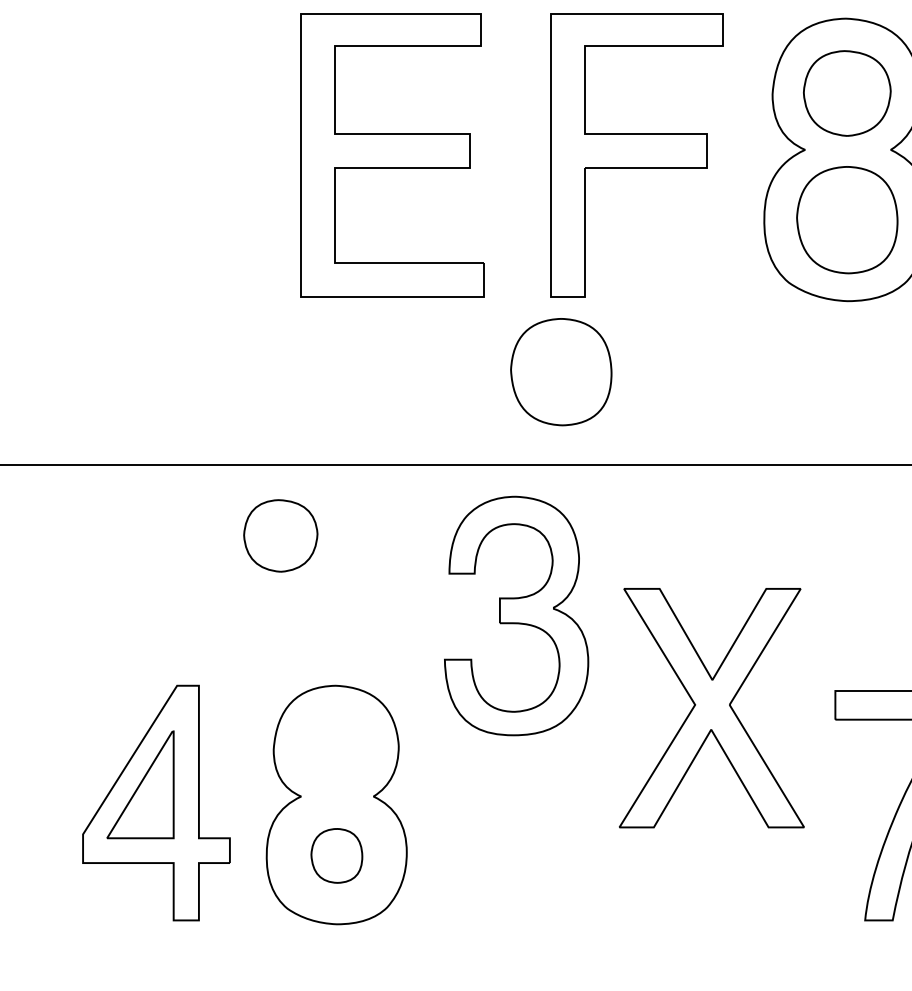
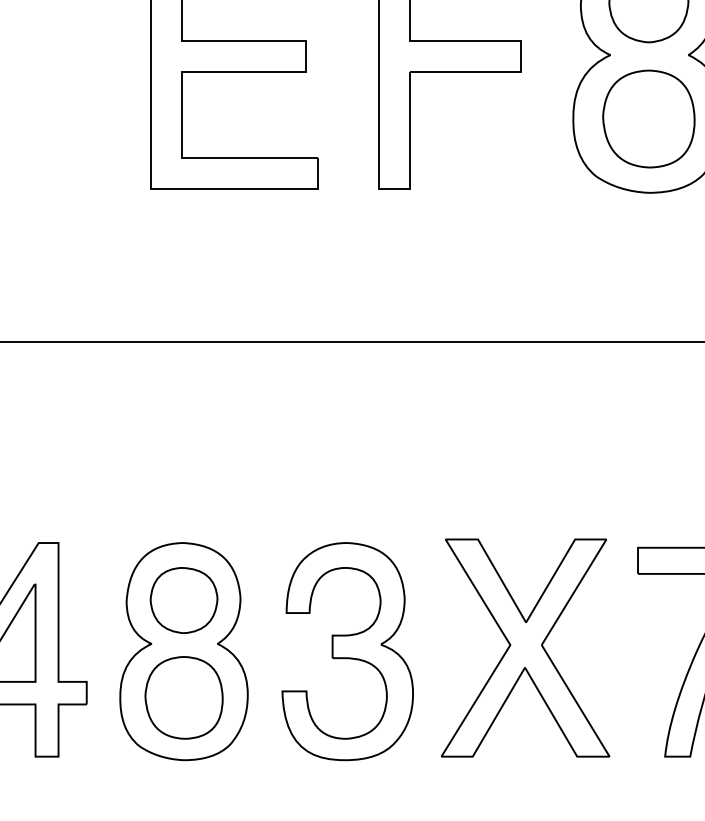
part: (561, 372) -> (388, 257), removed
part: (280, 535) -> (183, 600), moved
part: (516, 615) -> (347, 651), moved
part: (711, 708) -> (525, 648), moved
part: (336, 855) -> (183, 697), size x1.67

